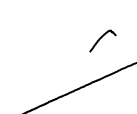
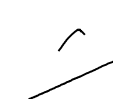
part: (102, 40) -> (71, 39), moved

